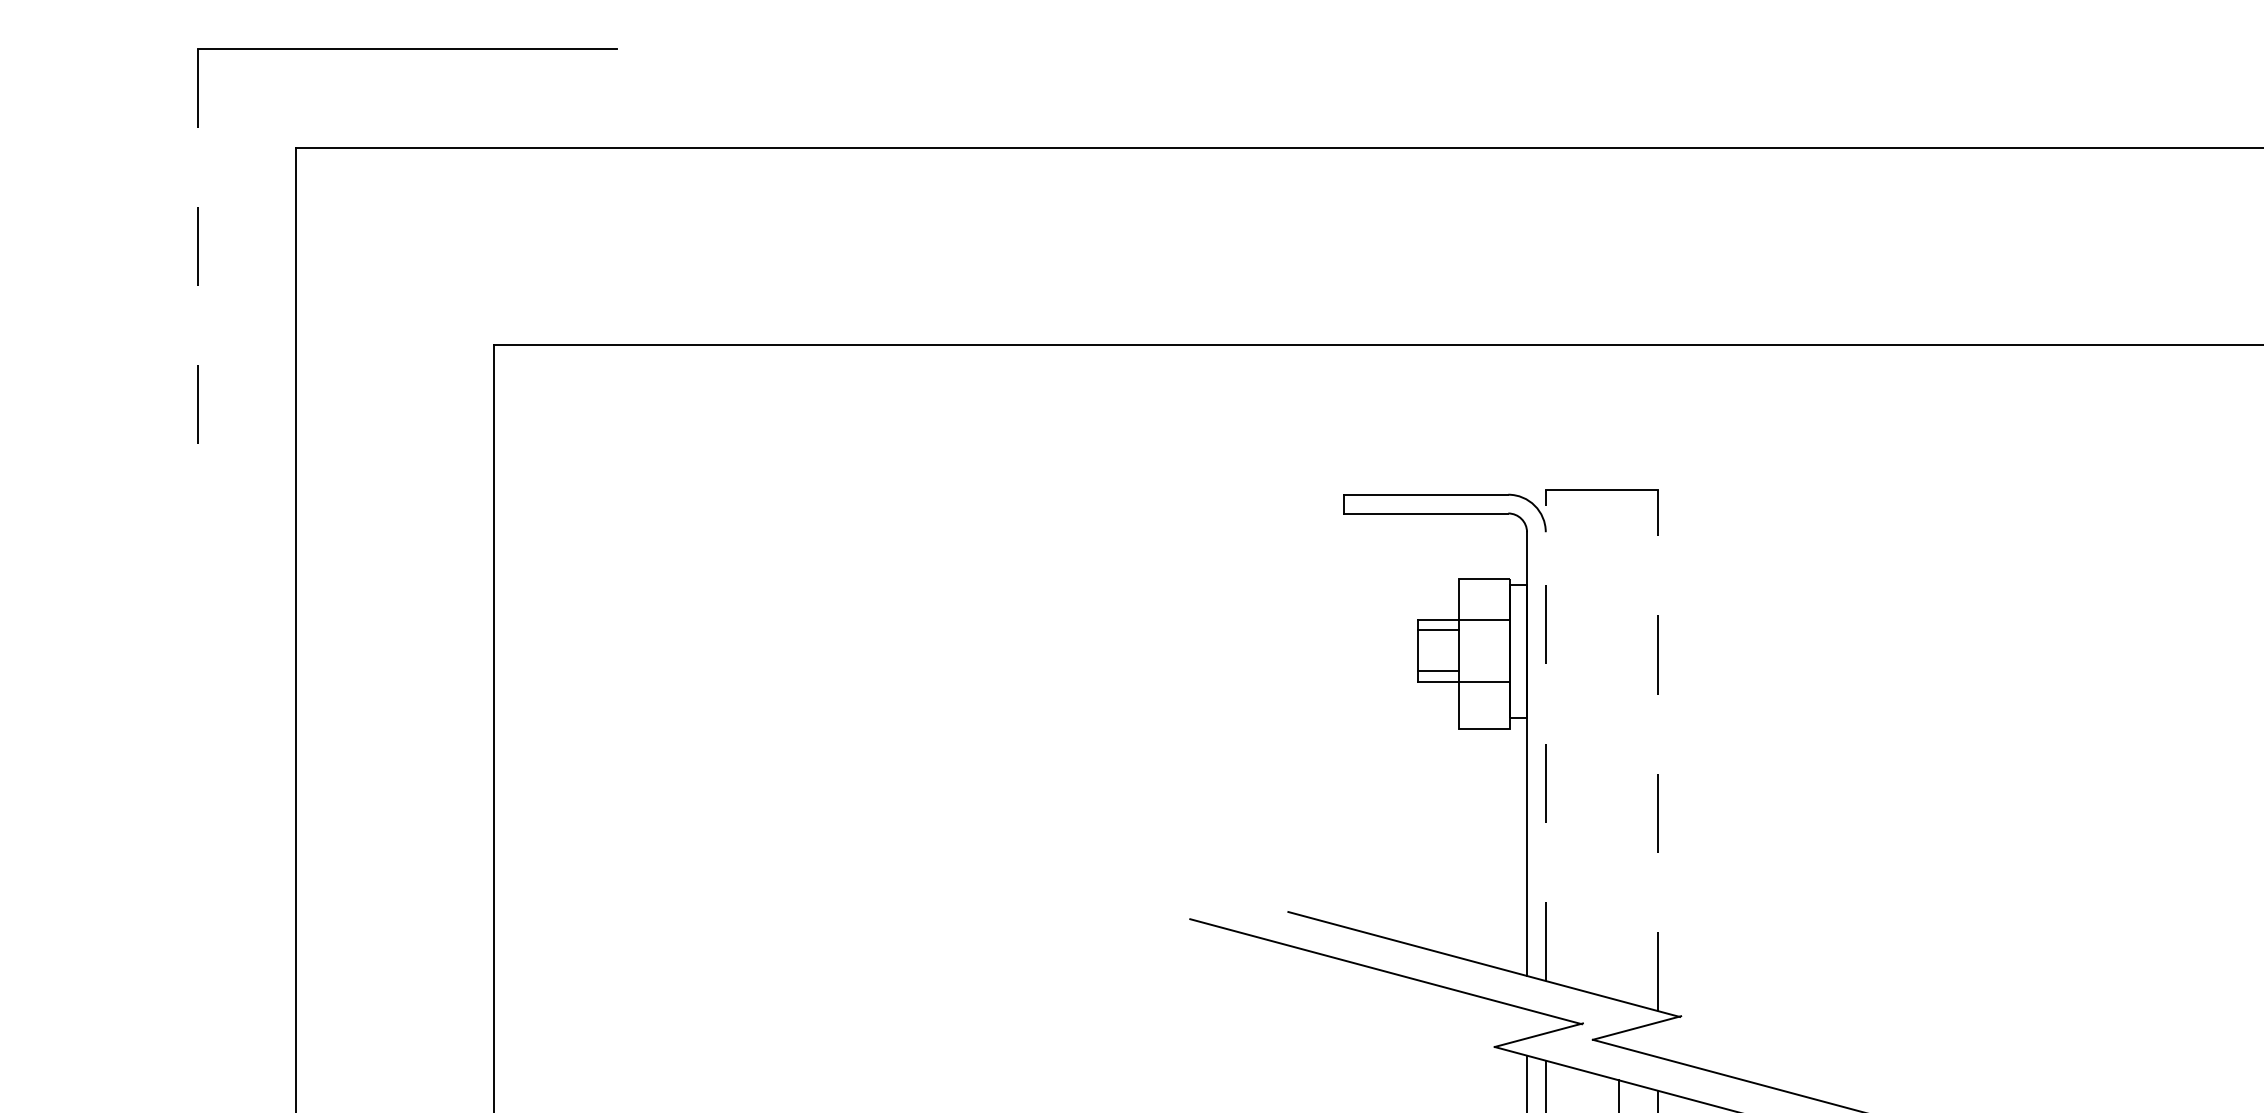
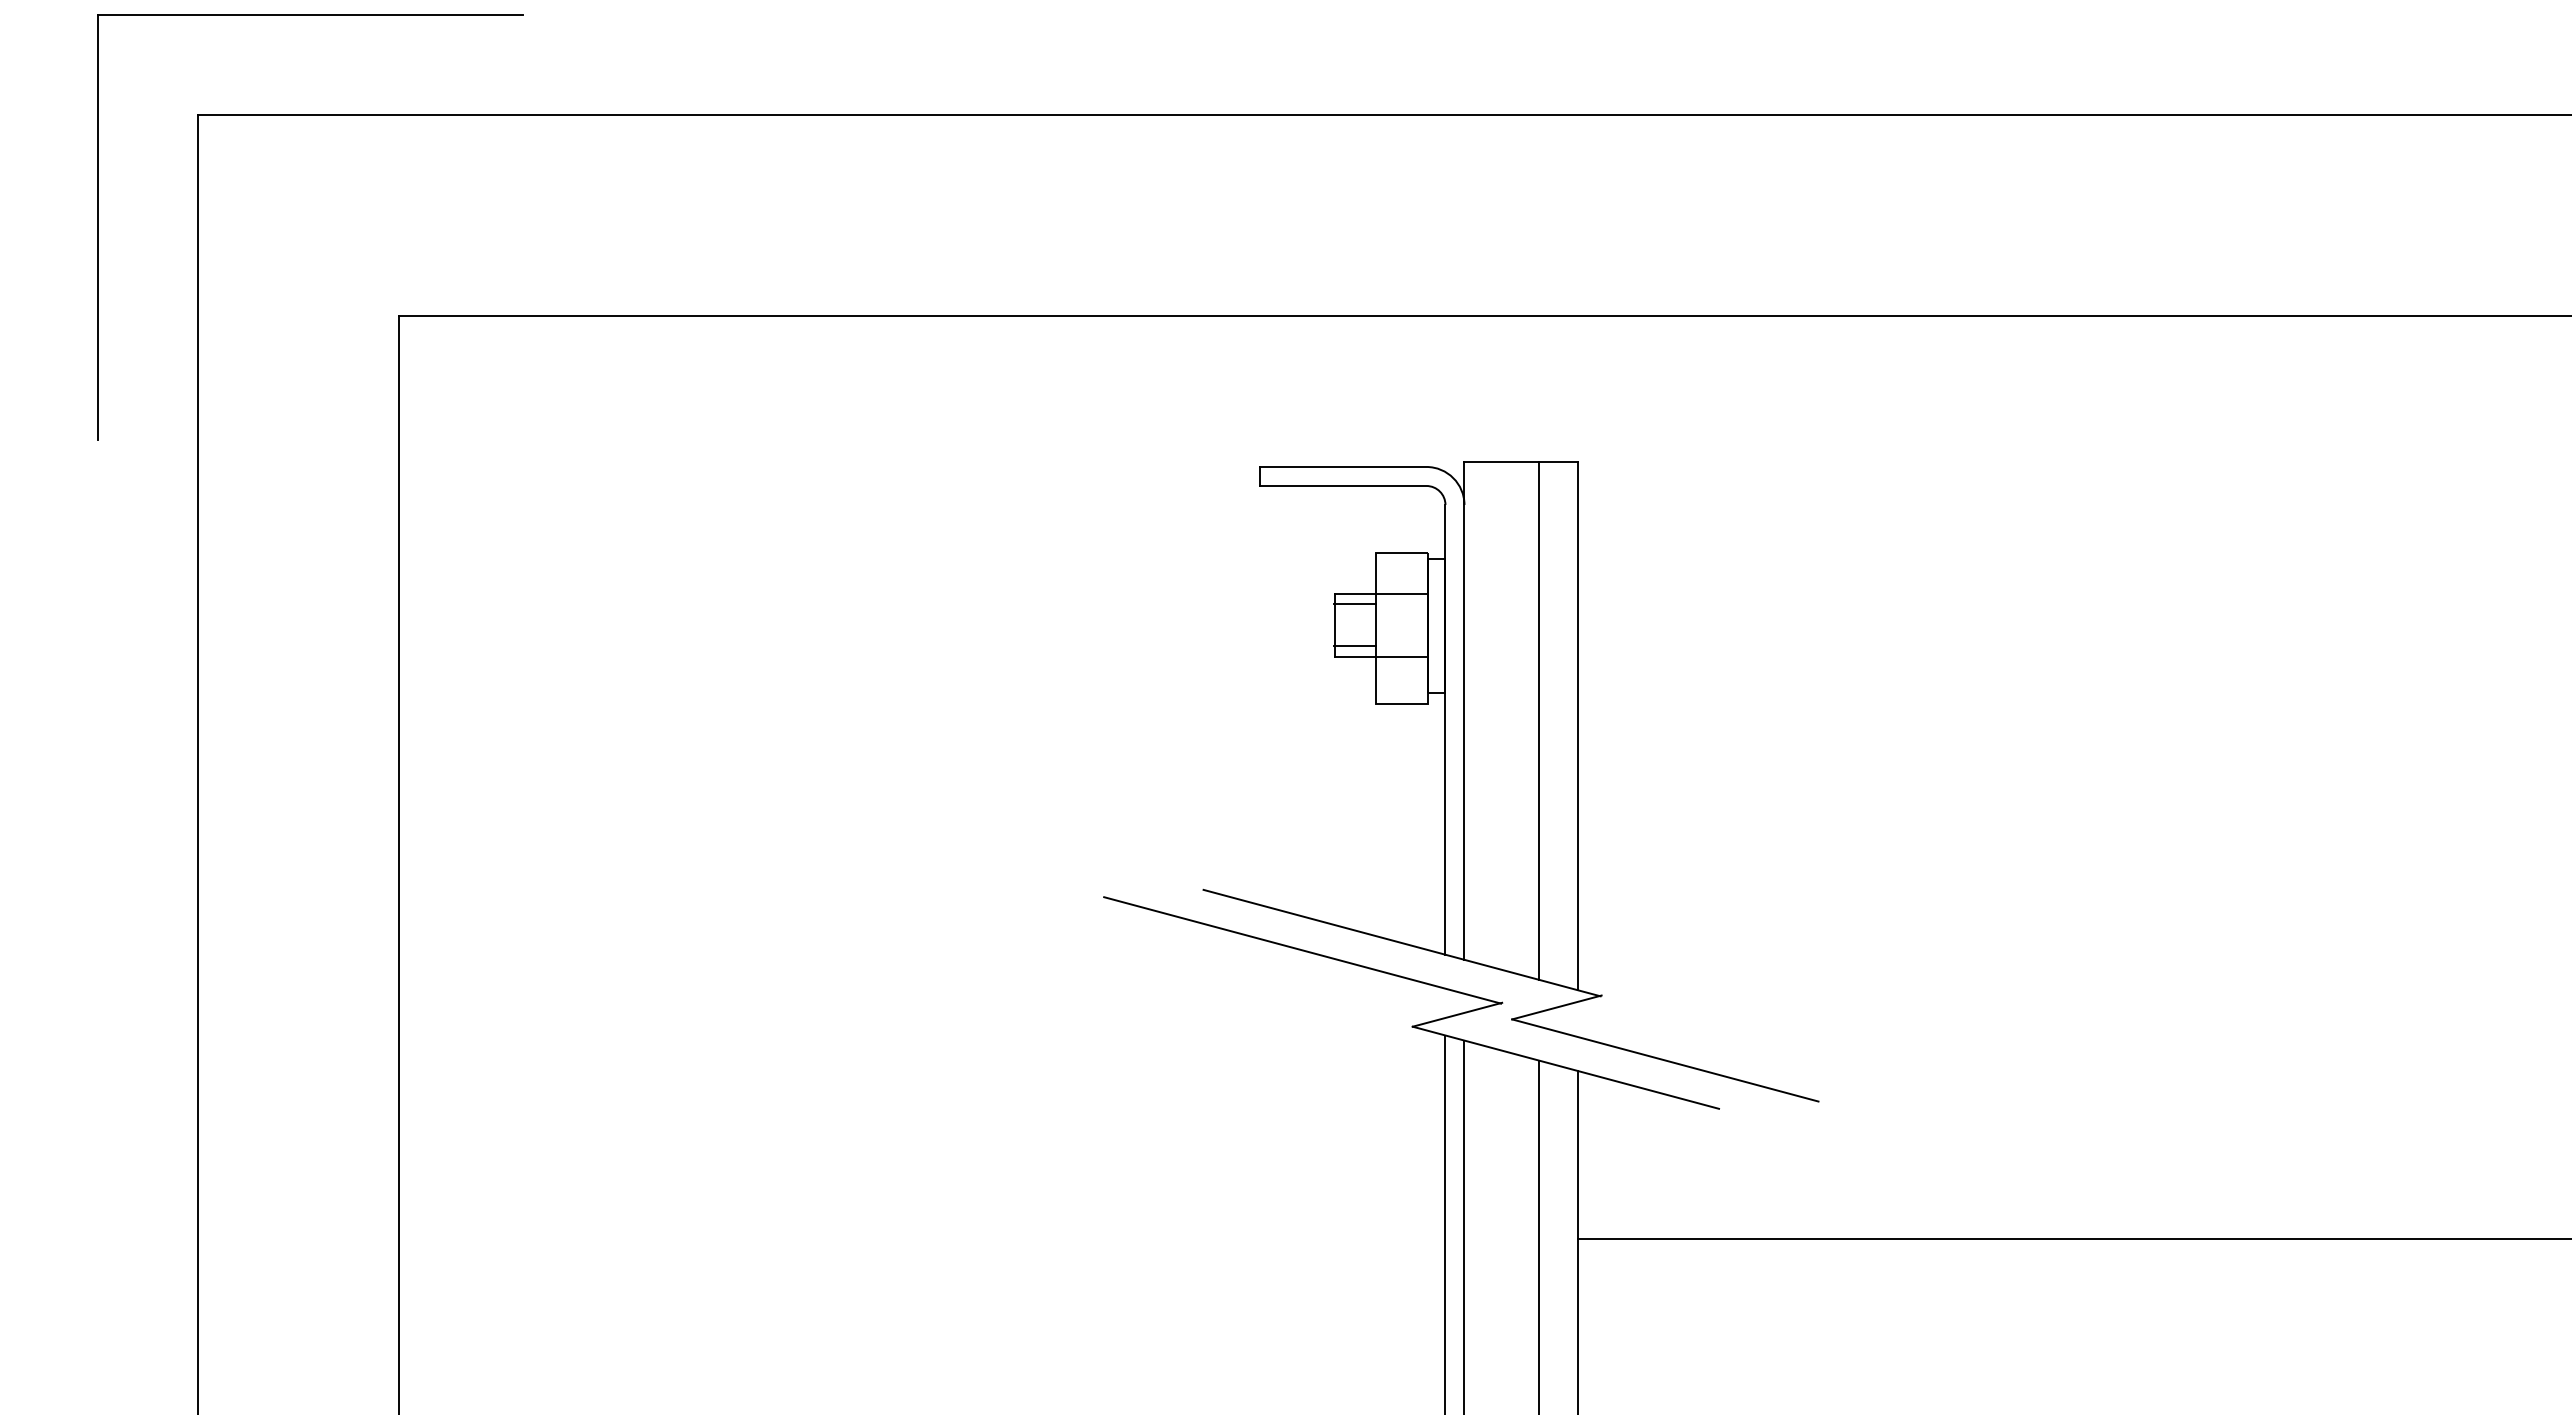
line: (197, 258) -> (98, 227), dashed -> solid
line: (1545, 735) -> (1464, 711), dashed -> solid
line: (1618, 744) -> (1538, 720), added
line: (1658, 749) -> (1578, 725), dashed -> solid

